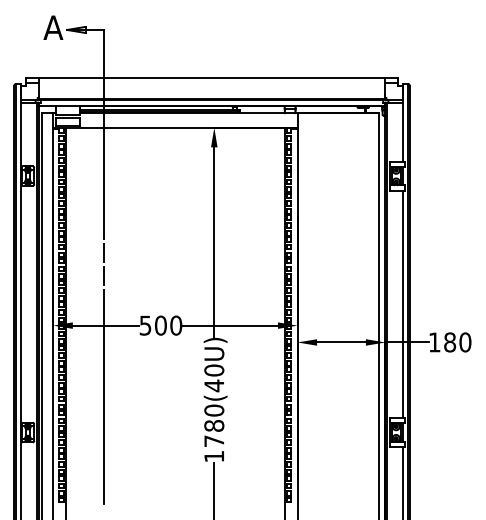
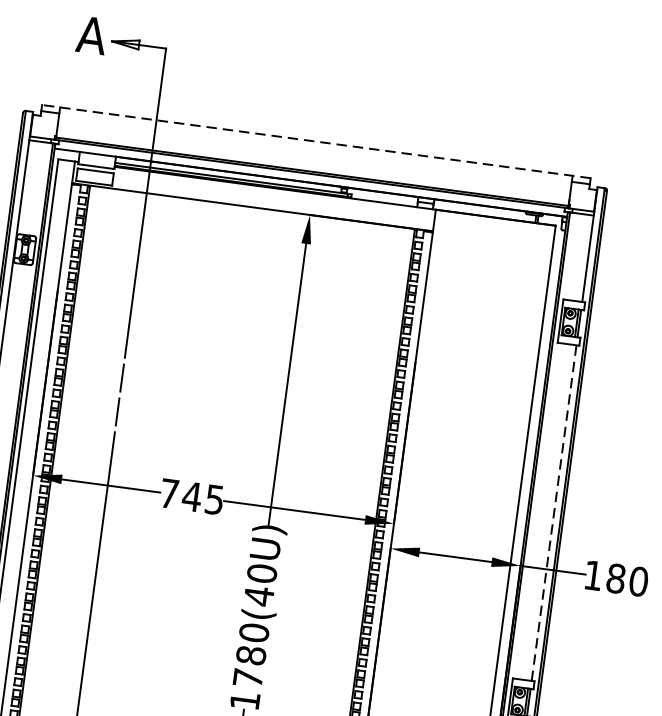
line: (212, 78) -> (317, 141), solid -> dashed
line: (403, 304) -> (554, 513), solid -> dashed
text: (160, 325) -> (191, 496), 500 -> 745

